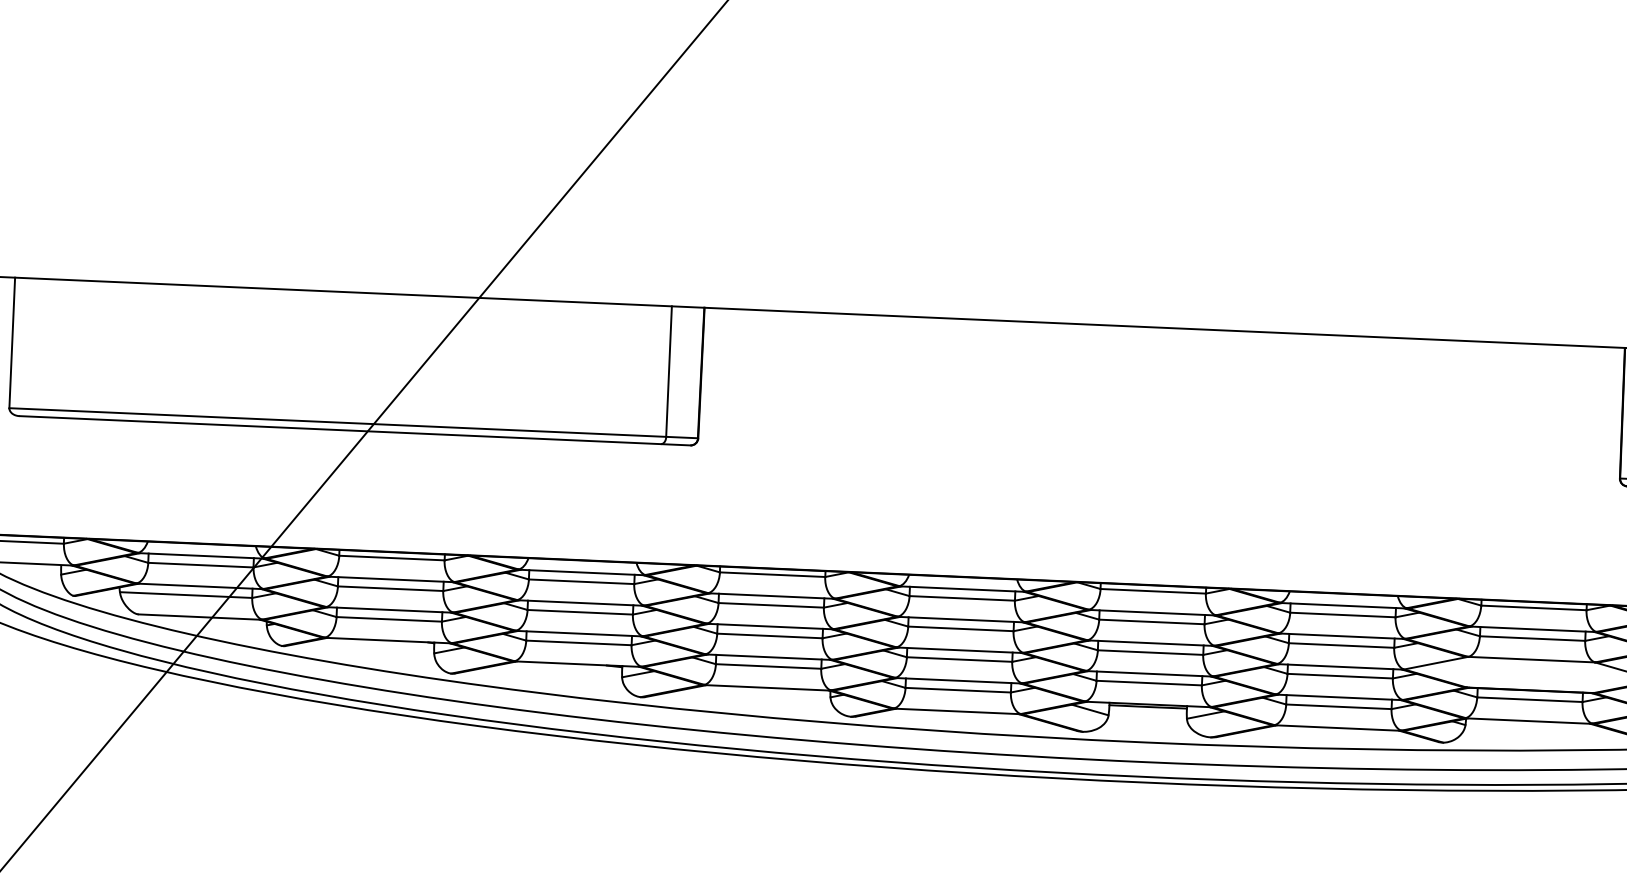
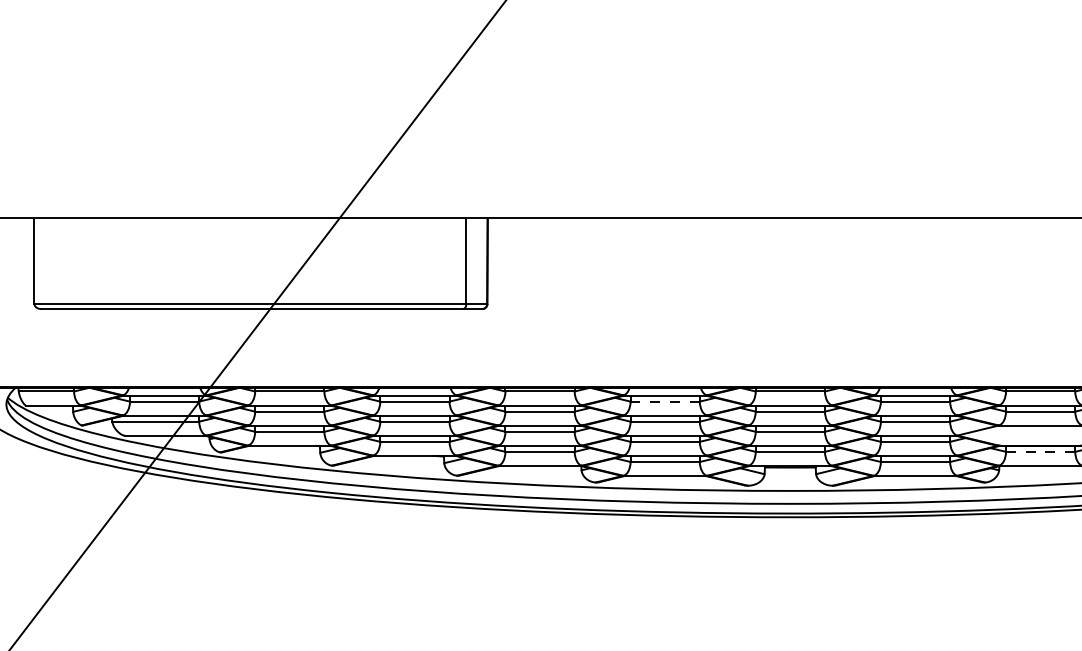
line: (962, 598) -> (665, 401), solid -> dashed
line: (1529, 699) -> (1040, 451), solid -> dashed

